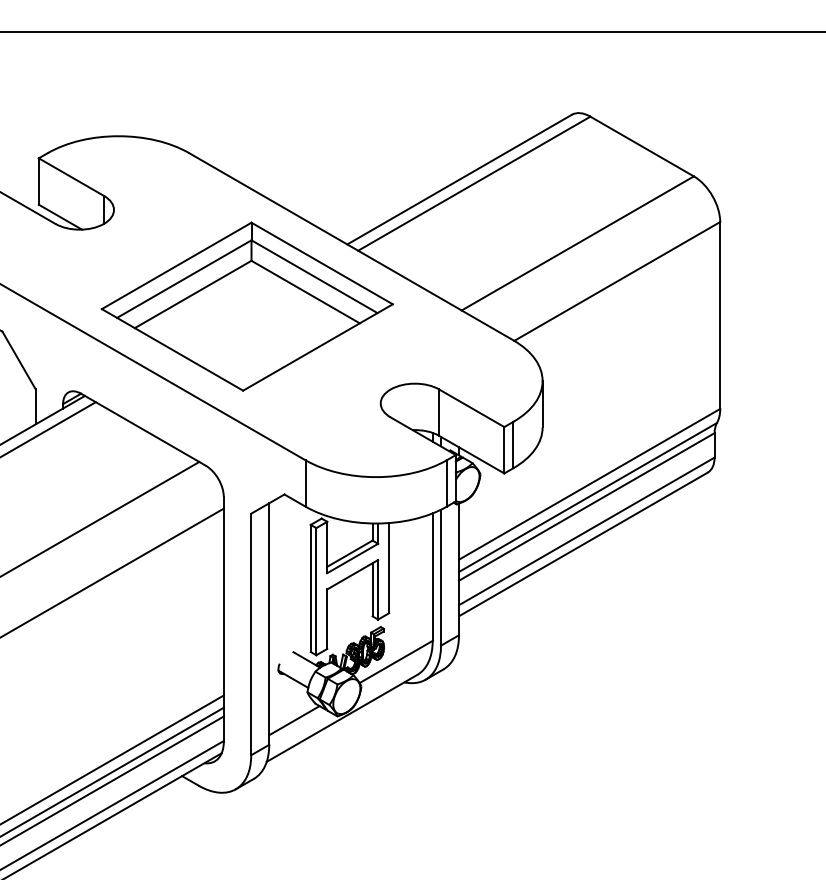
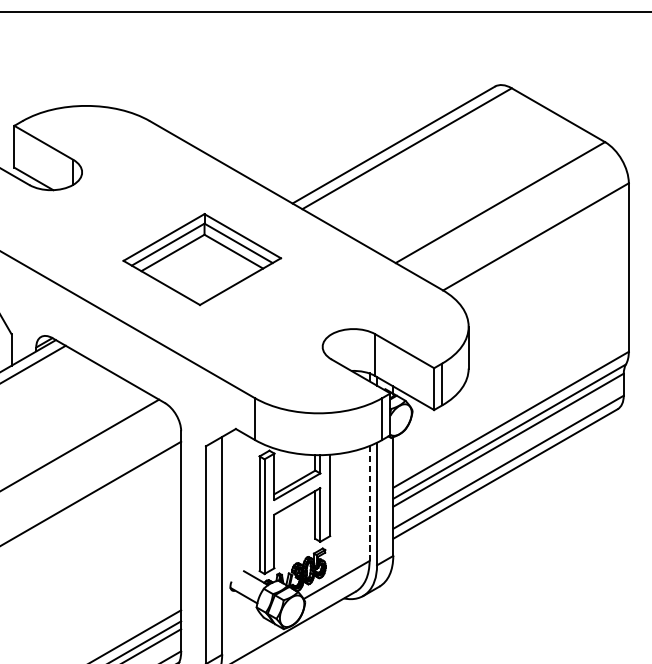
part: (246, 306) -> (201, 259), size x0.6
line: (432, 577) -> (369, 503), solid -> dashed
line: (294, 720) -> (244, 632), removed

